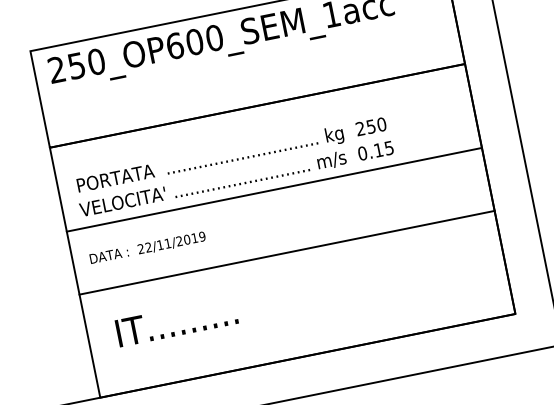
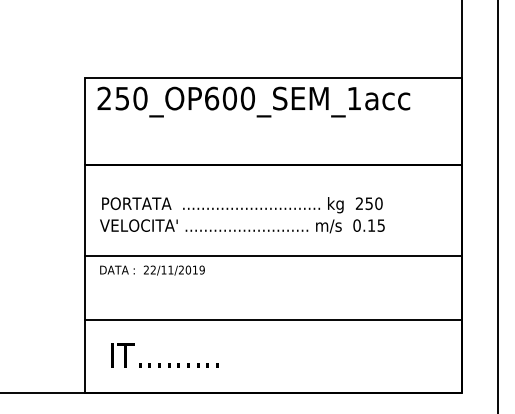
line: (274, 189) -> (273, 255), moved
line: (287, 253) -> (273, 320), moved
text: (176, 322) -> (164, 355), moved

